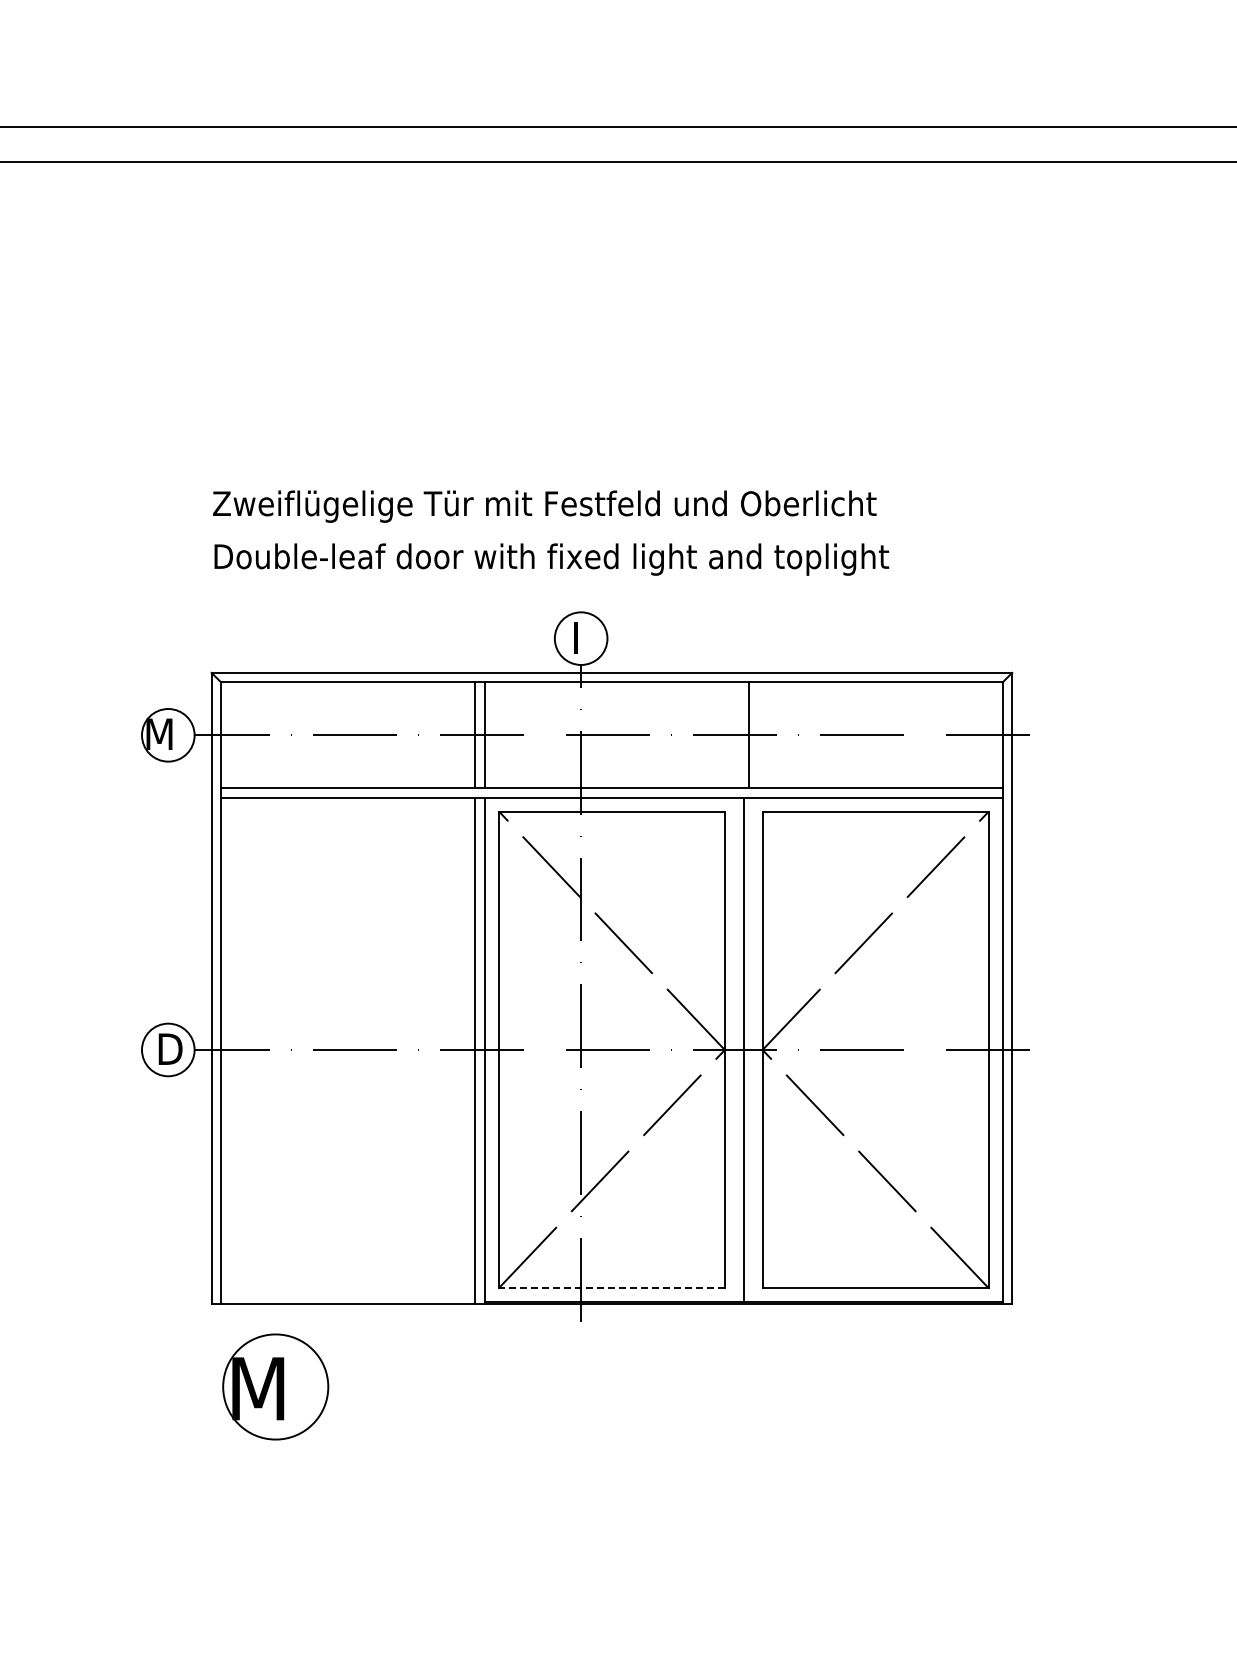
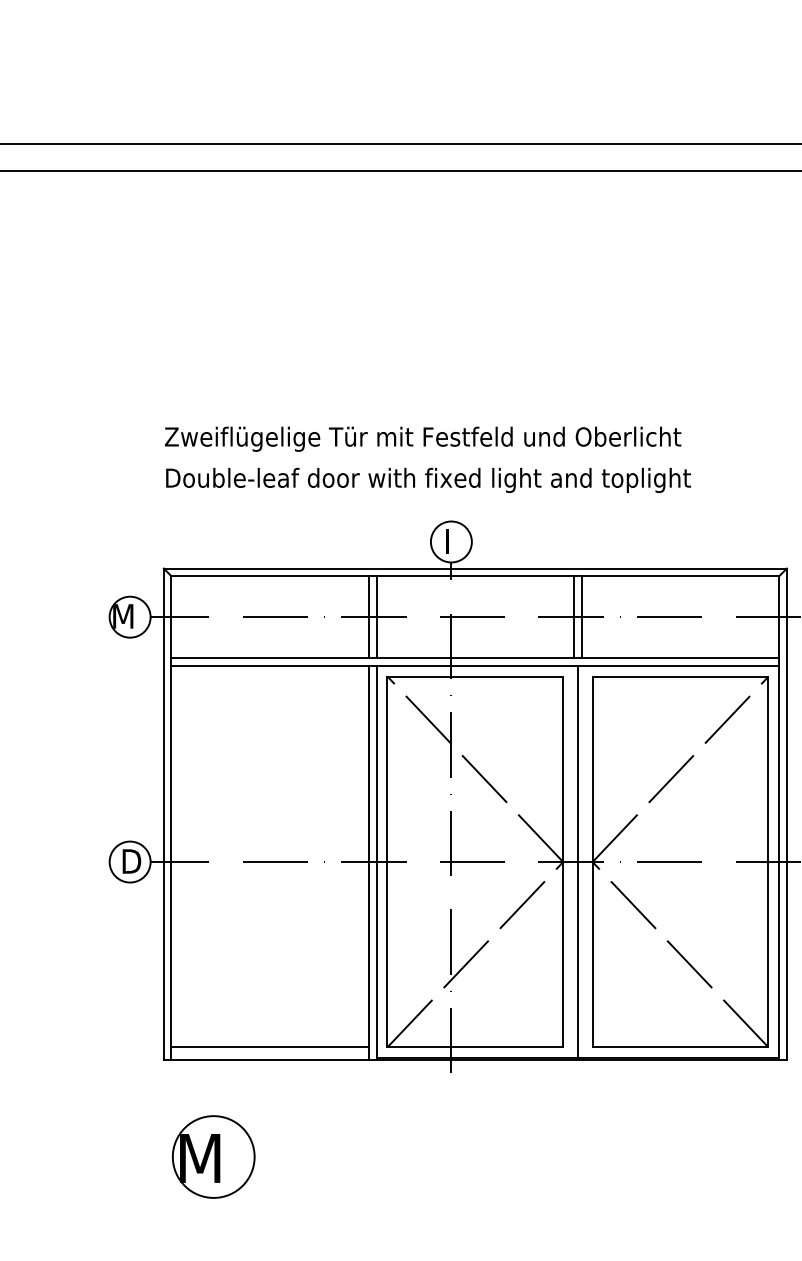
line: (738, 735) -> (573, 617), added
line: (348, 1288) -> (270, 1047), added
line: (611, 1288) -> (475, 1047), dashed -> solid
part: (275, 1386) -> (213, 1156), moved

